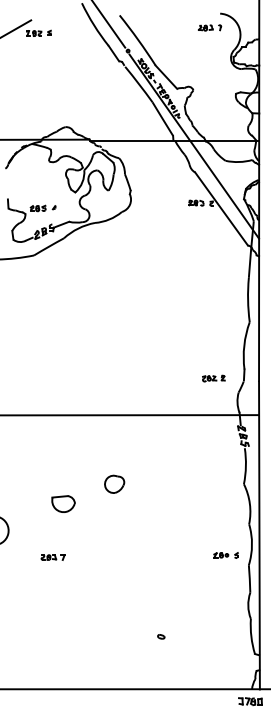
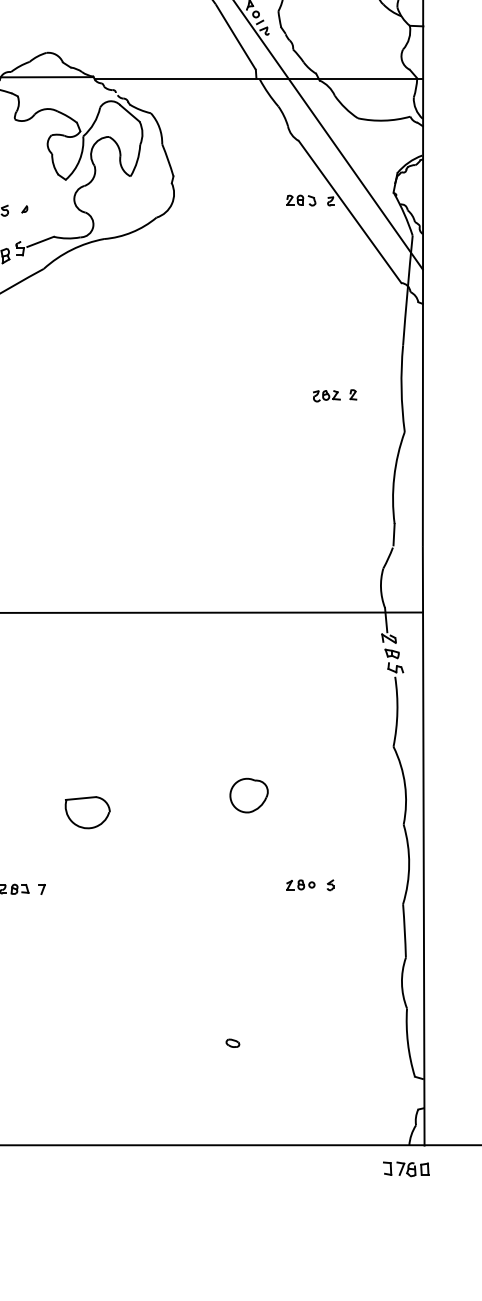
part: (213, 378) -> (334, 395), moved
part: (114, 483) -> (248, 793), moved
part: (63, 503) -> (87, 811), moved
part: (225, 555) -> (309, 885), moved

